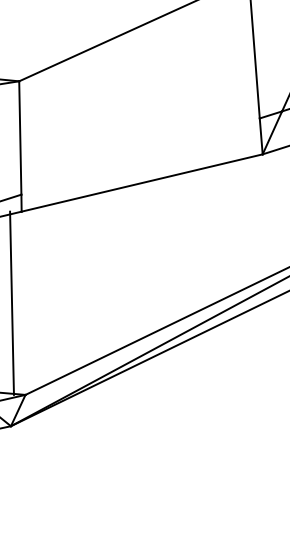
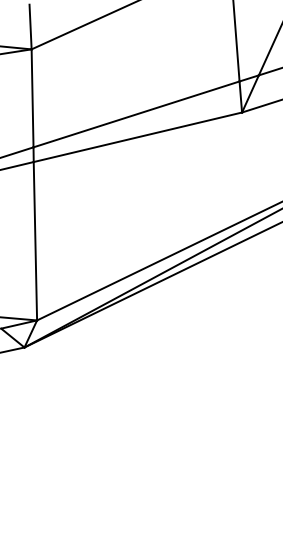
line: (17, 54) -> (30, 26), added
line: (140, 156) -> (136, 114), added
line: (12, 303) -> (35, 241), moved

